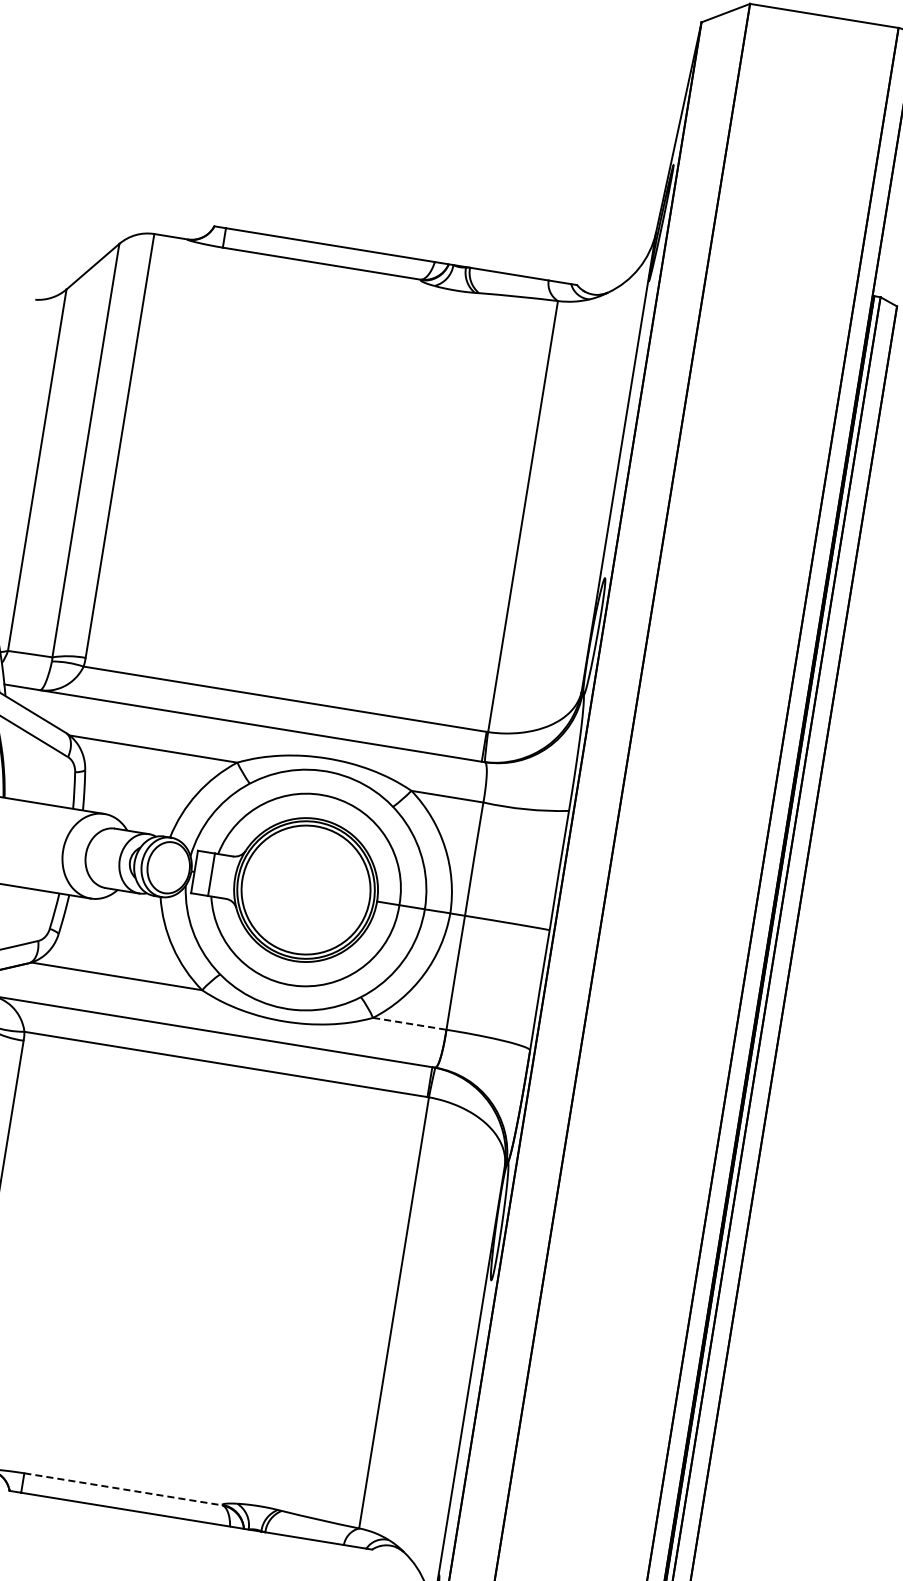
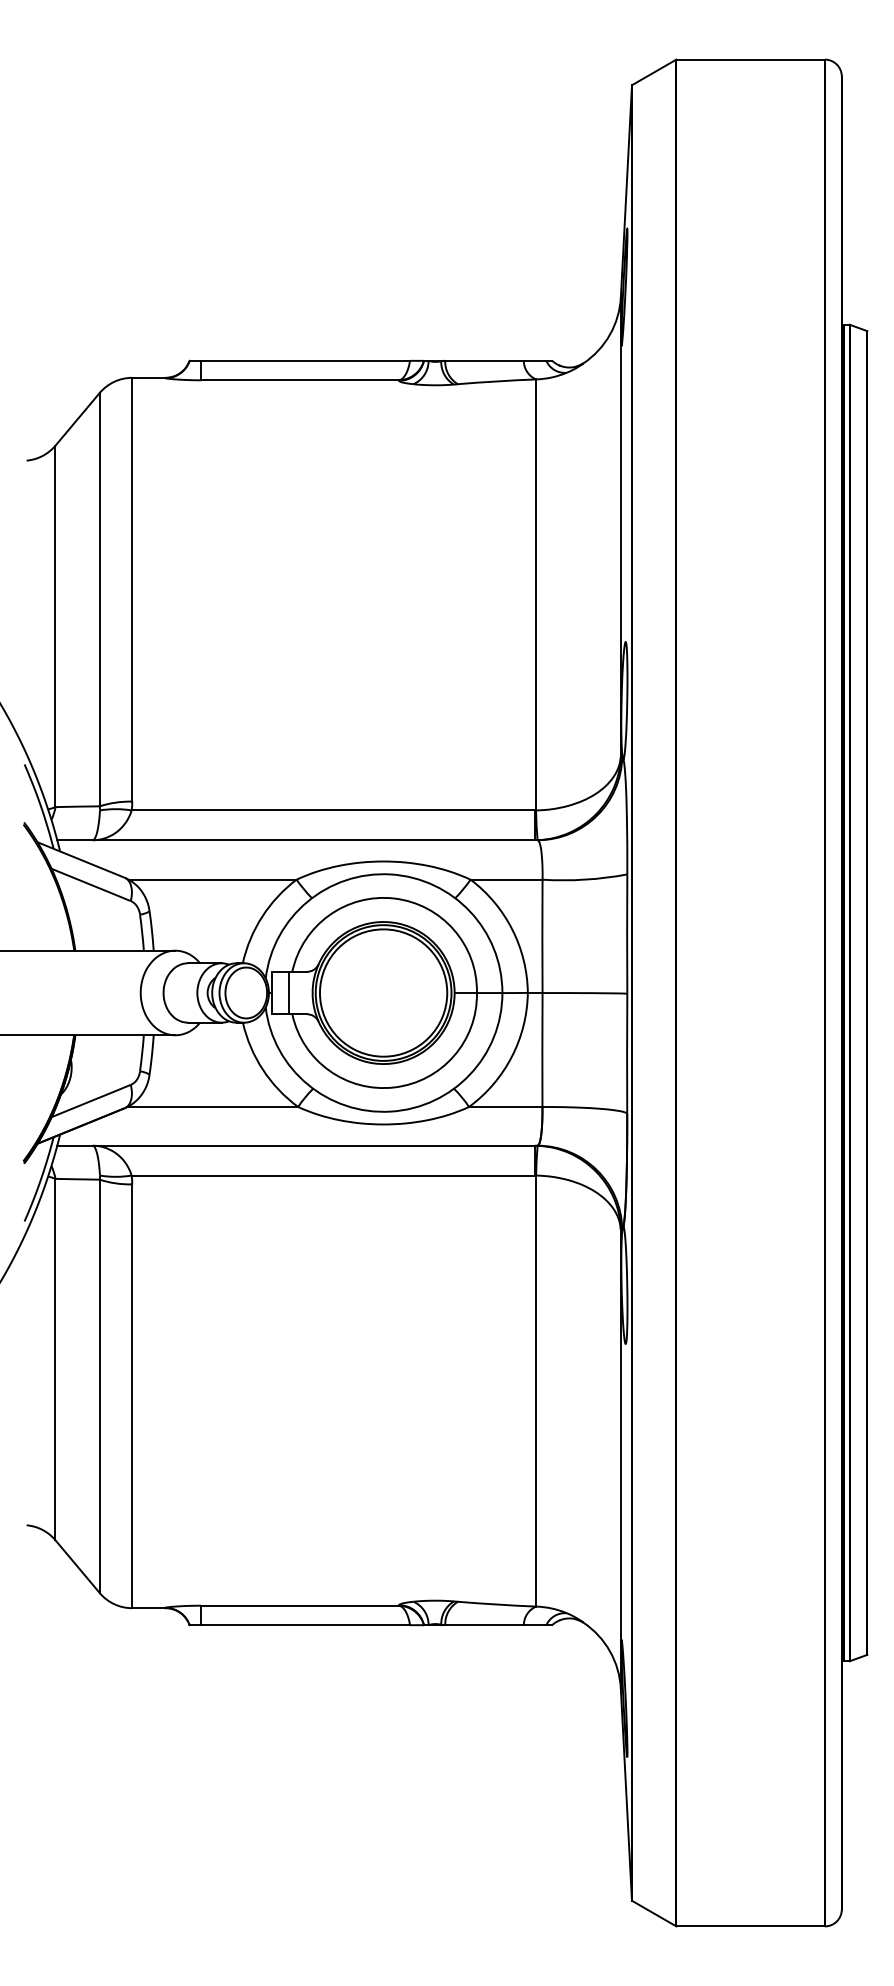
line: (409, 1024) -> (505, 1107), dashed -> solid
line: (123, 1489) -> (300, 1605), dashed -> solid

